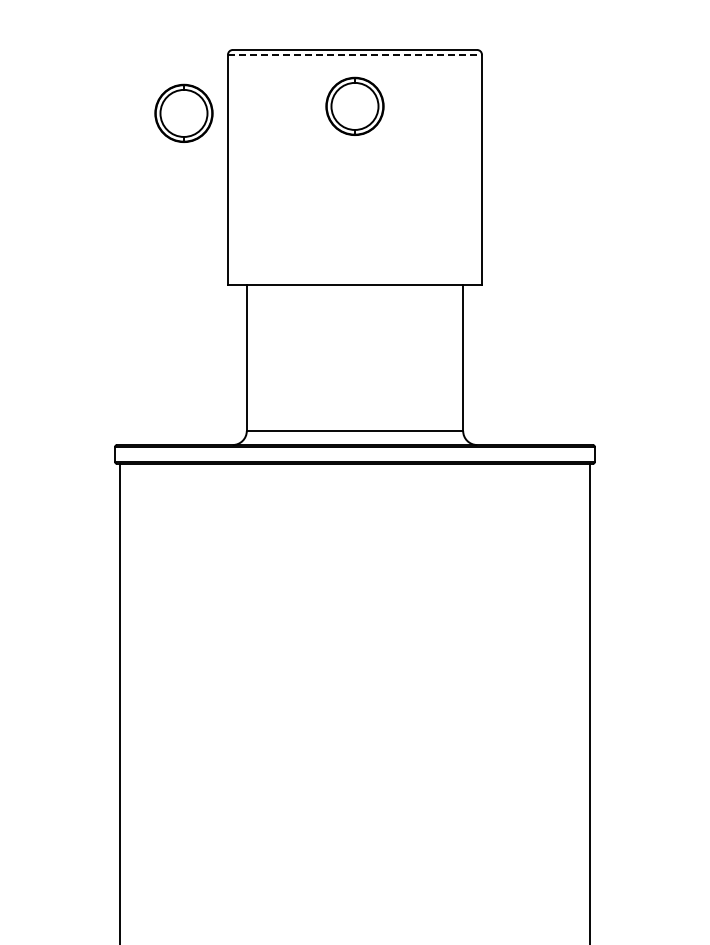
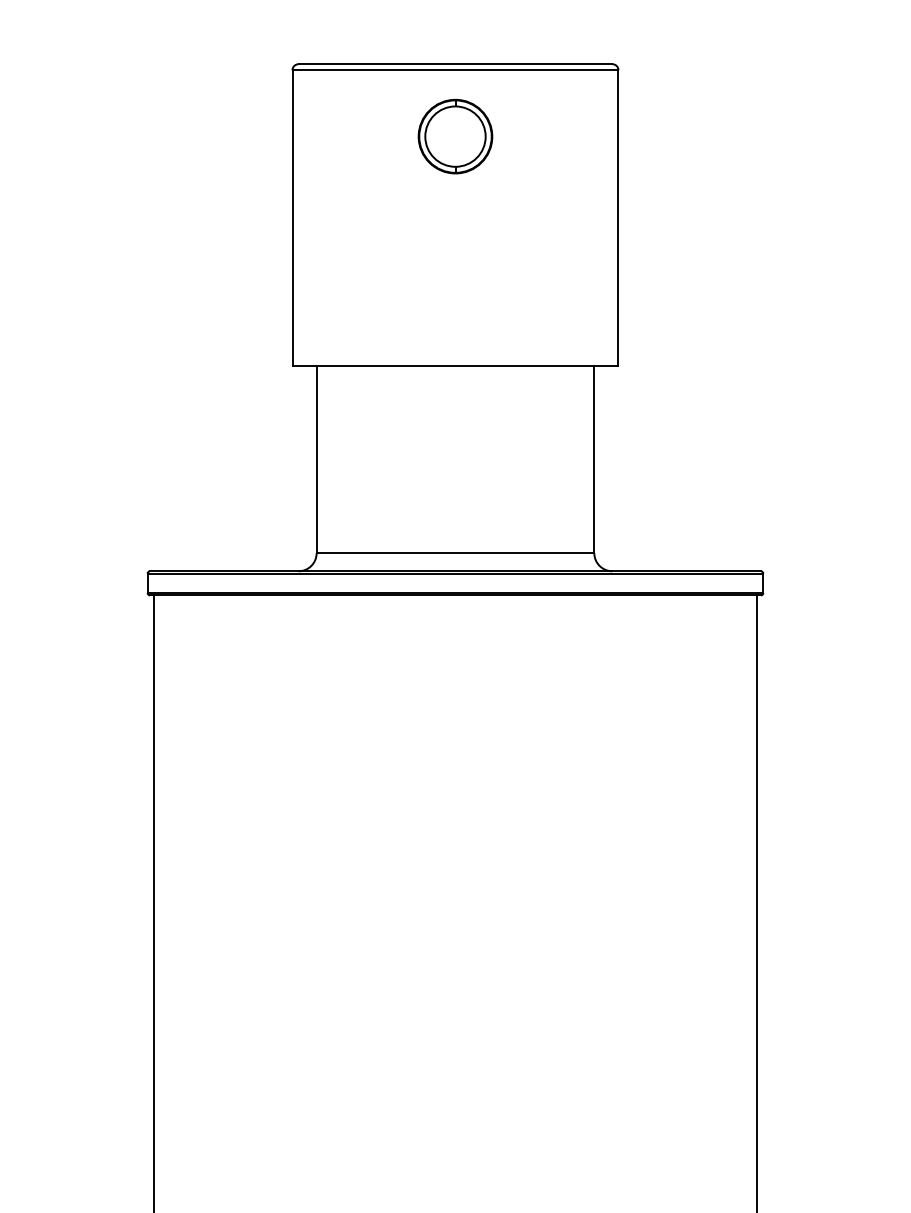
line: (355, 54) -> (456, 69), dashed -> solid
part: (183, 112) -> (235, 144), removed

